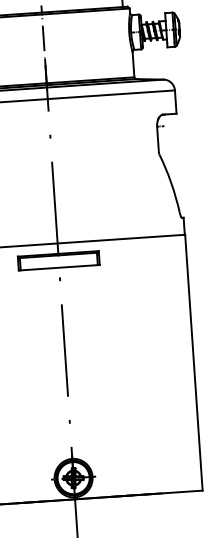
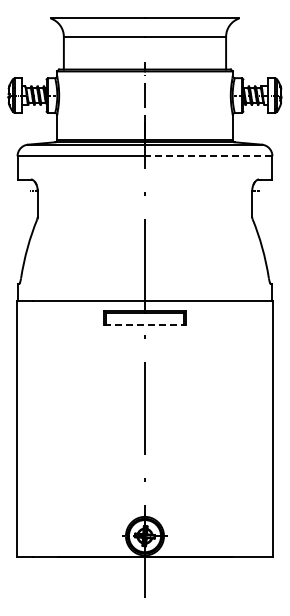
line: (111, 95) -> (208, 156), solid -> dashed
line: (58, 268) -> (144, 325), solid -> dashed

